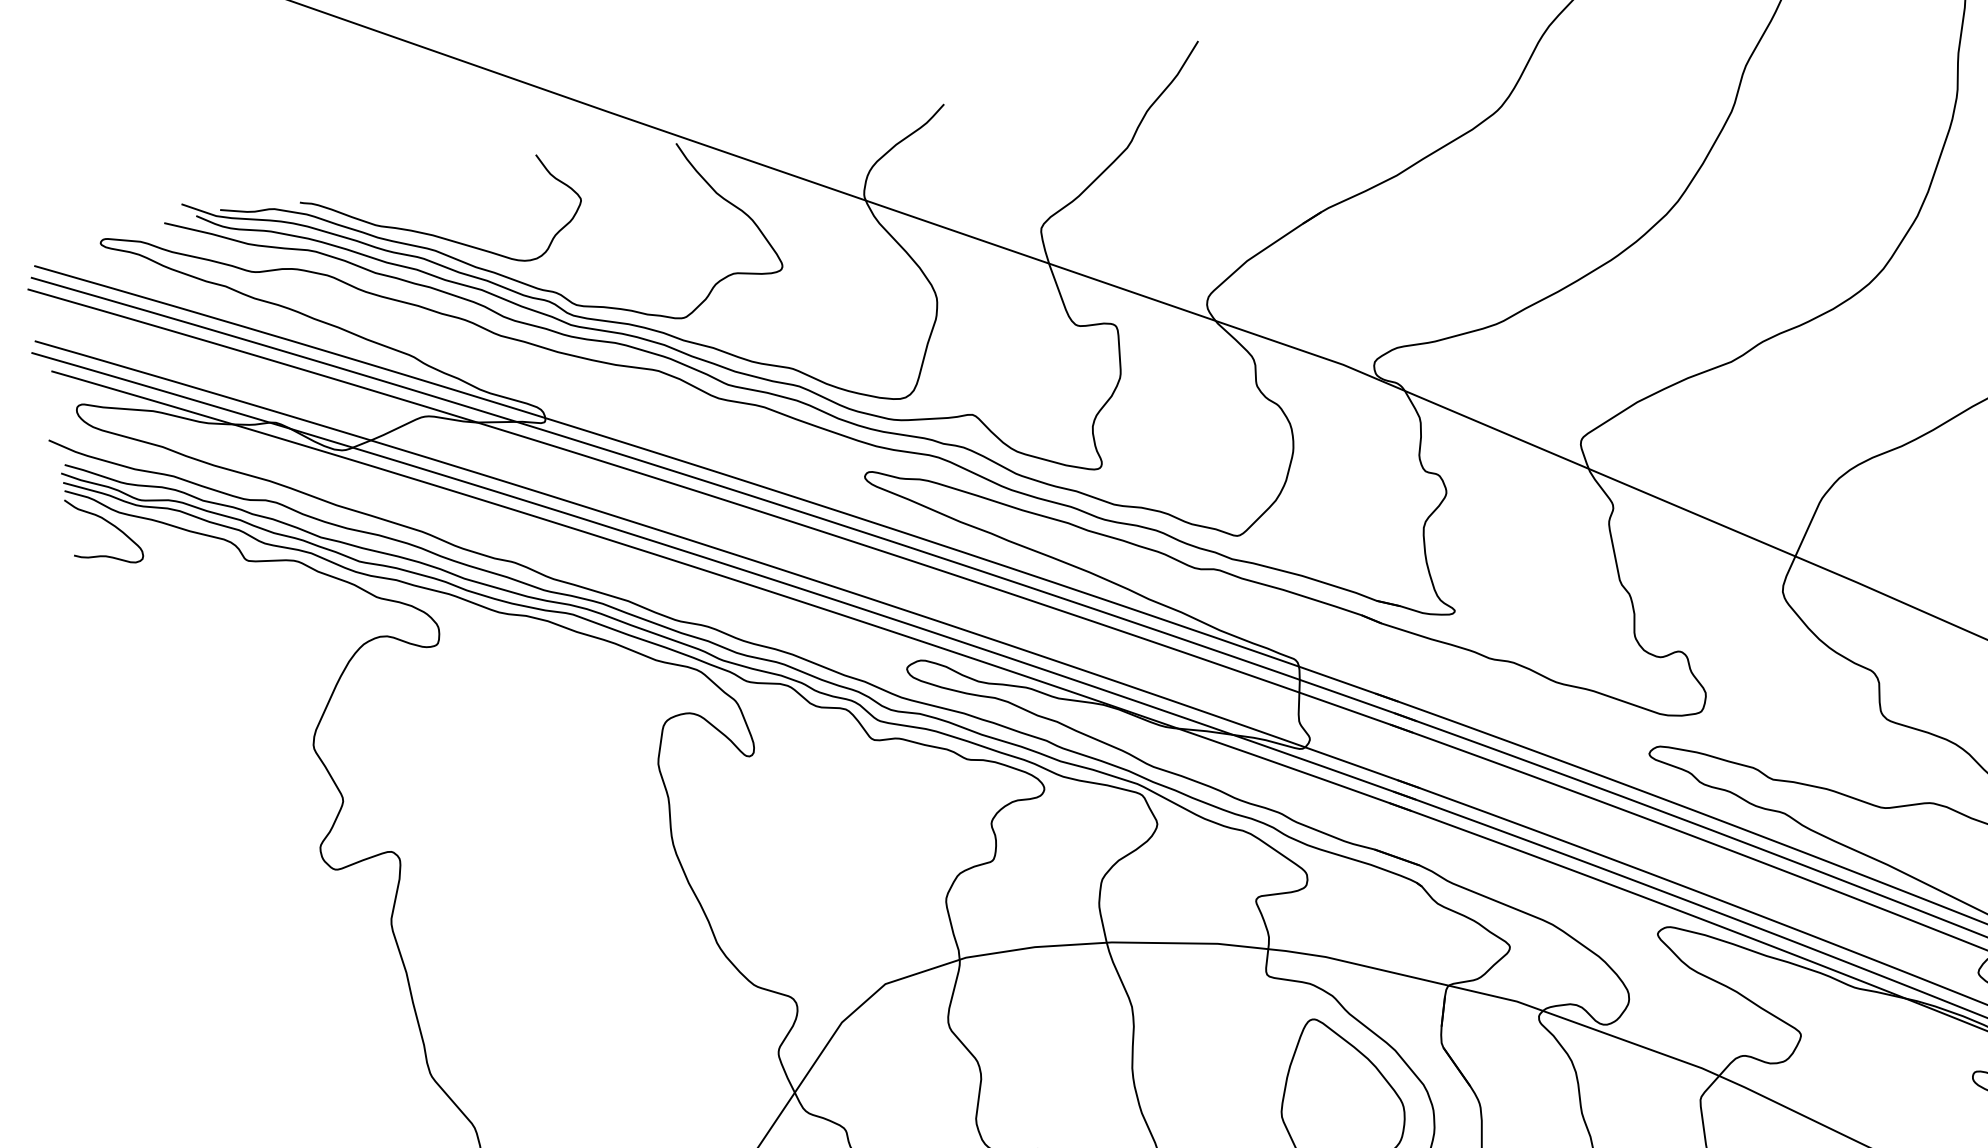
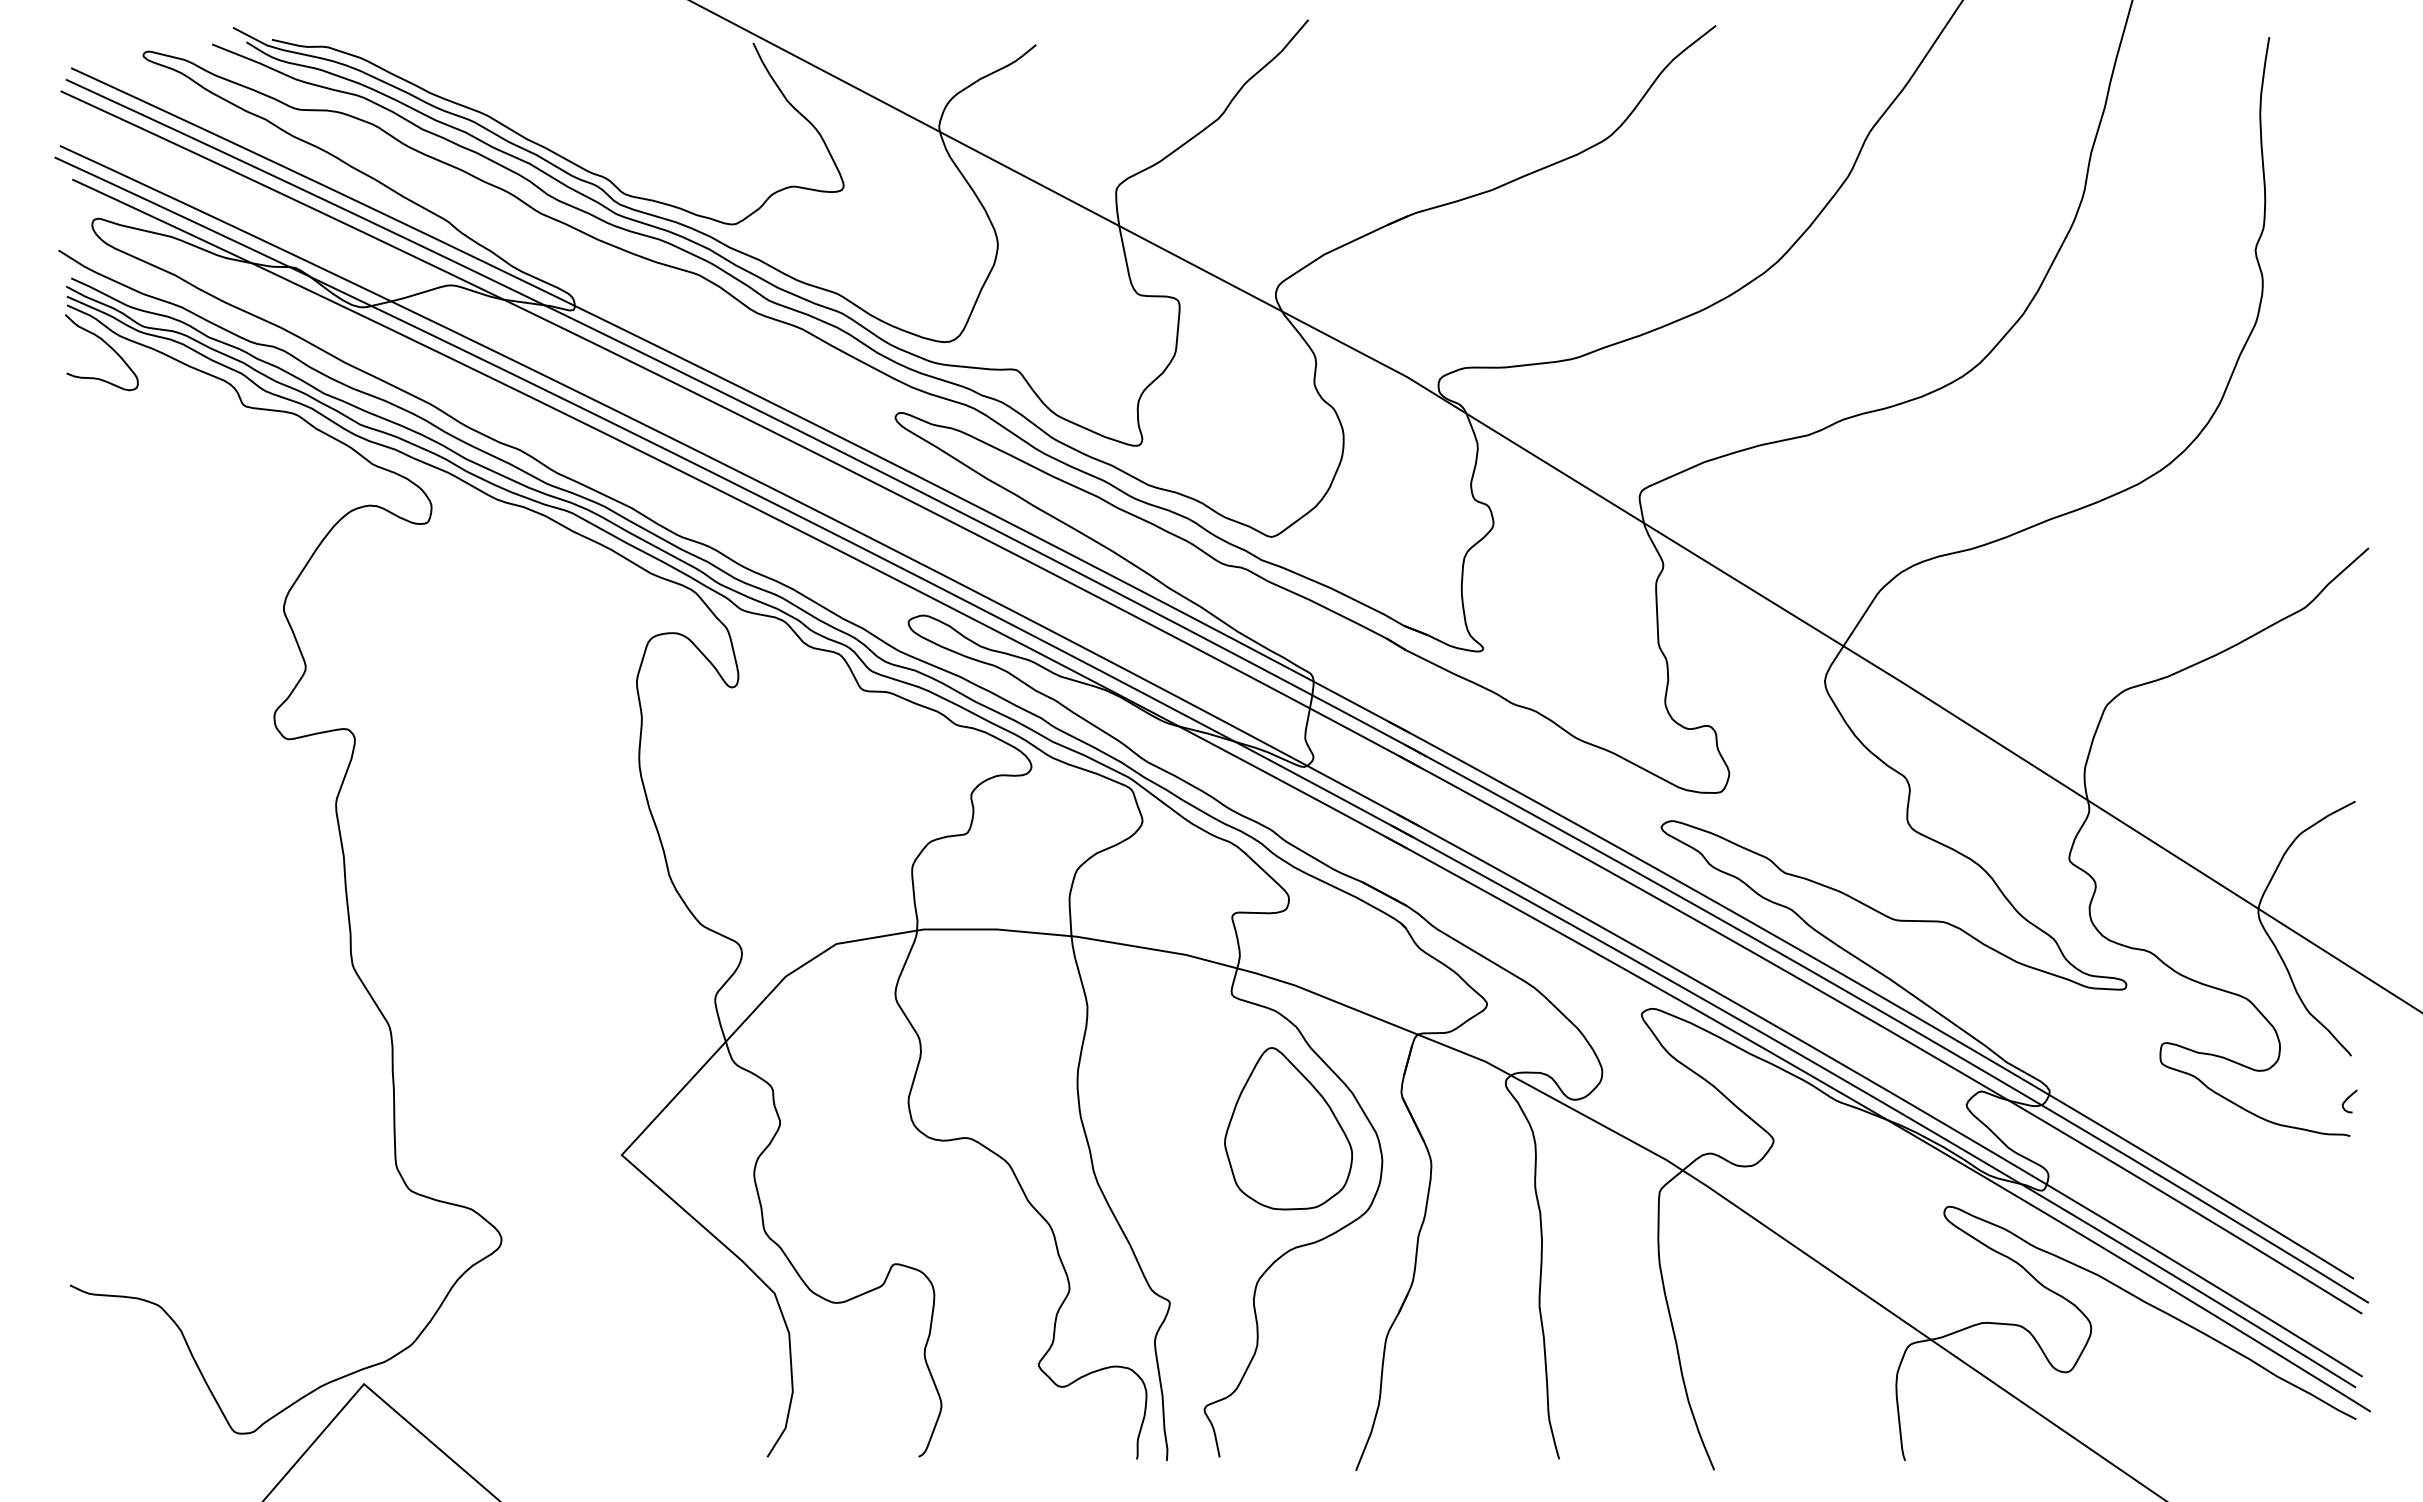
curve: (437, 235) -> (492, 100), removed

